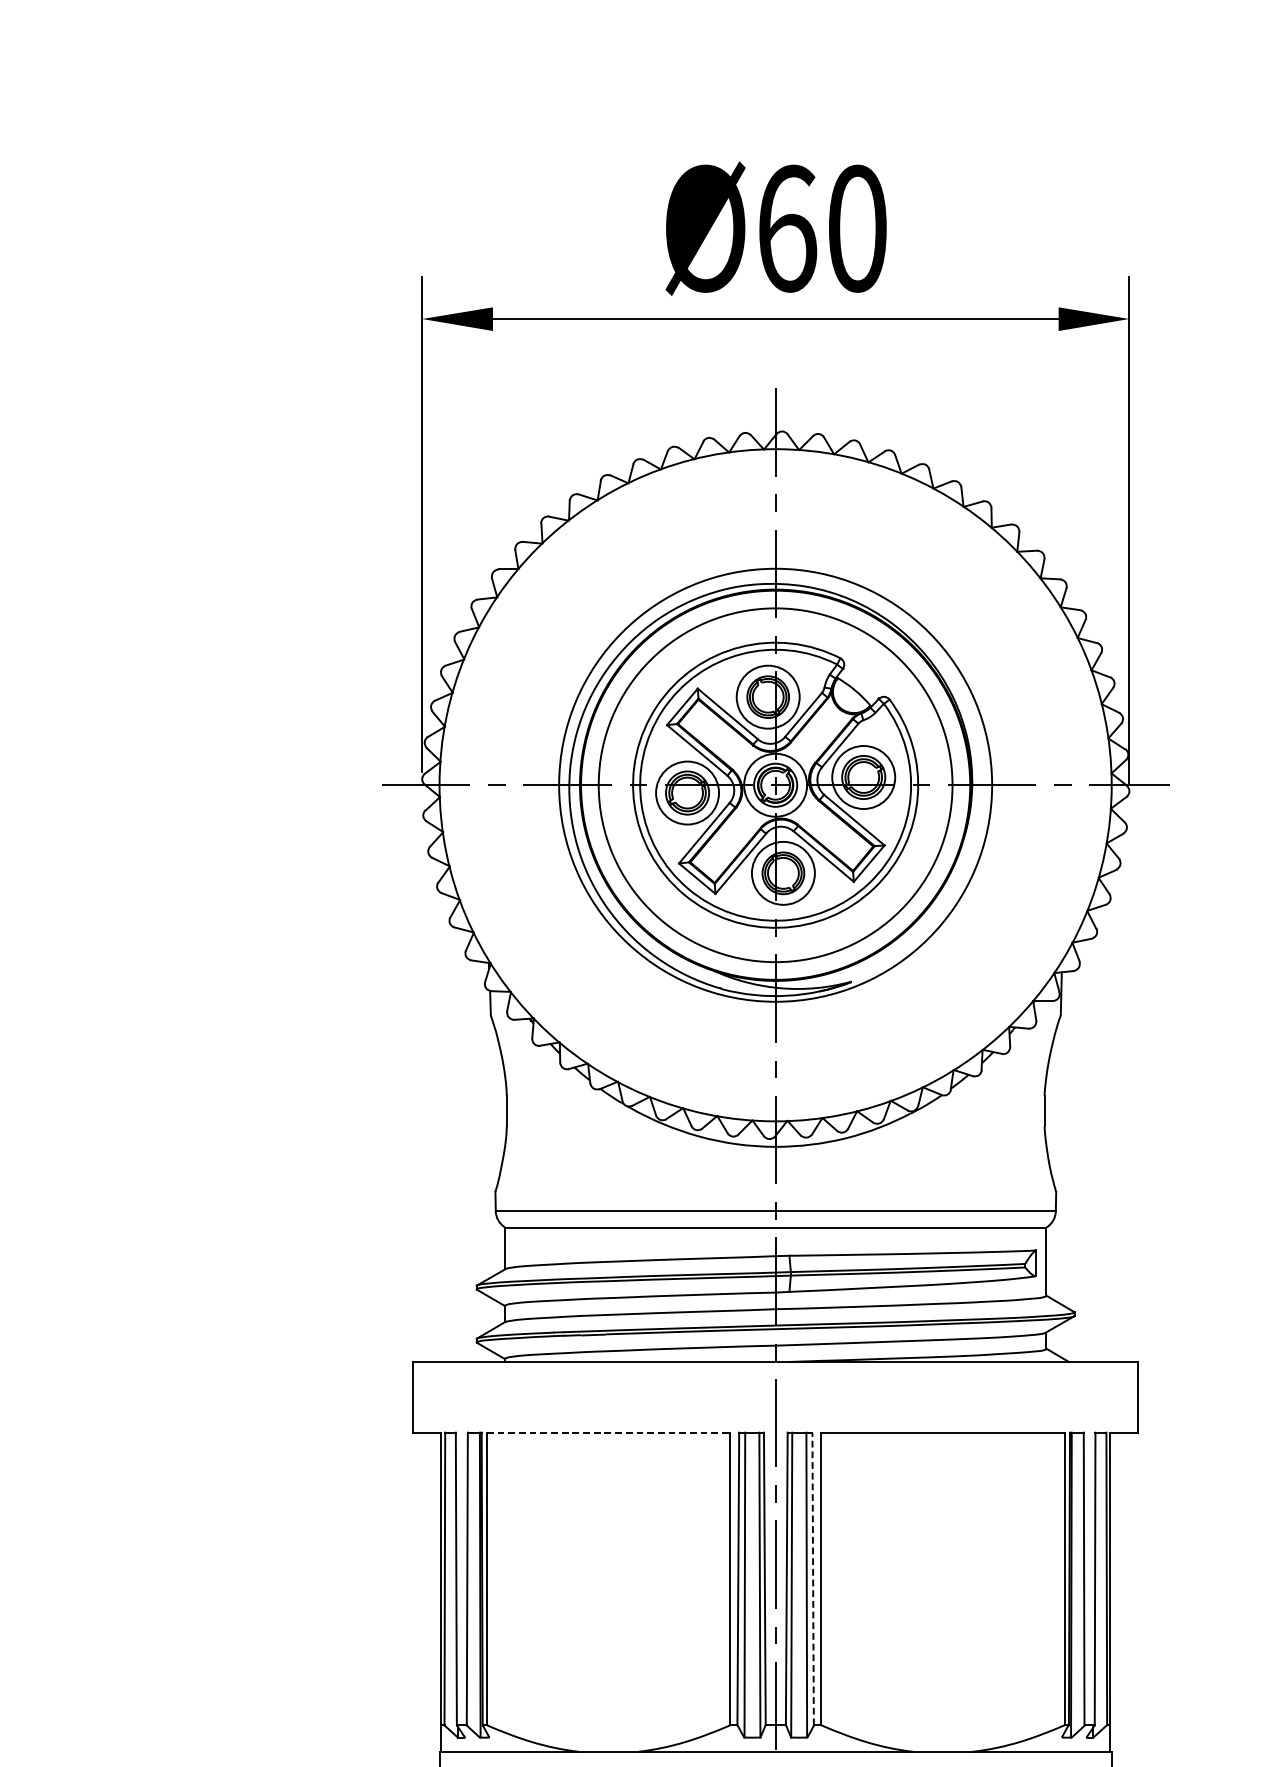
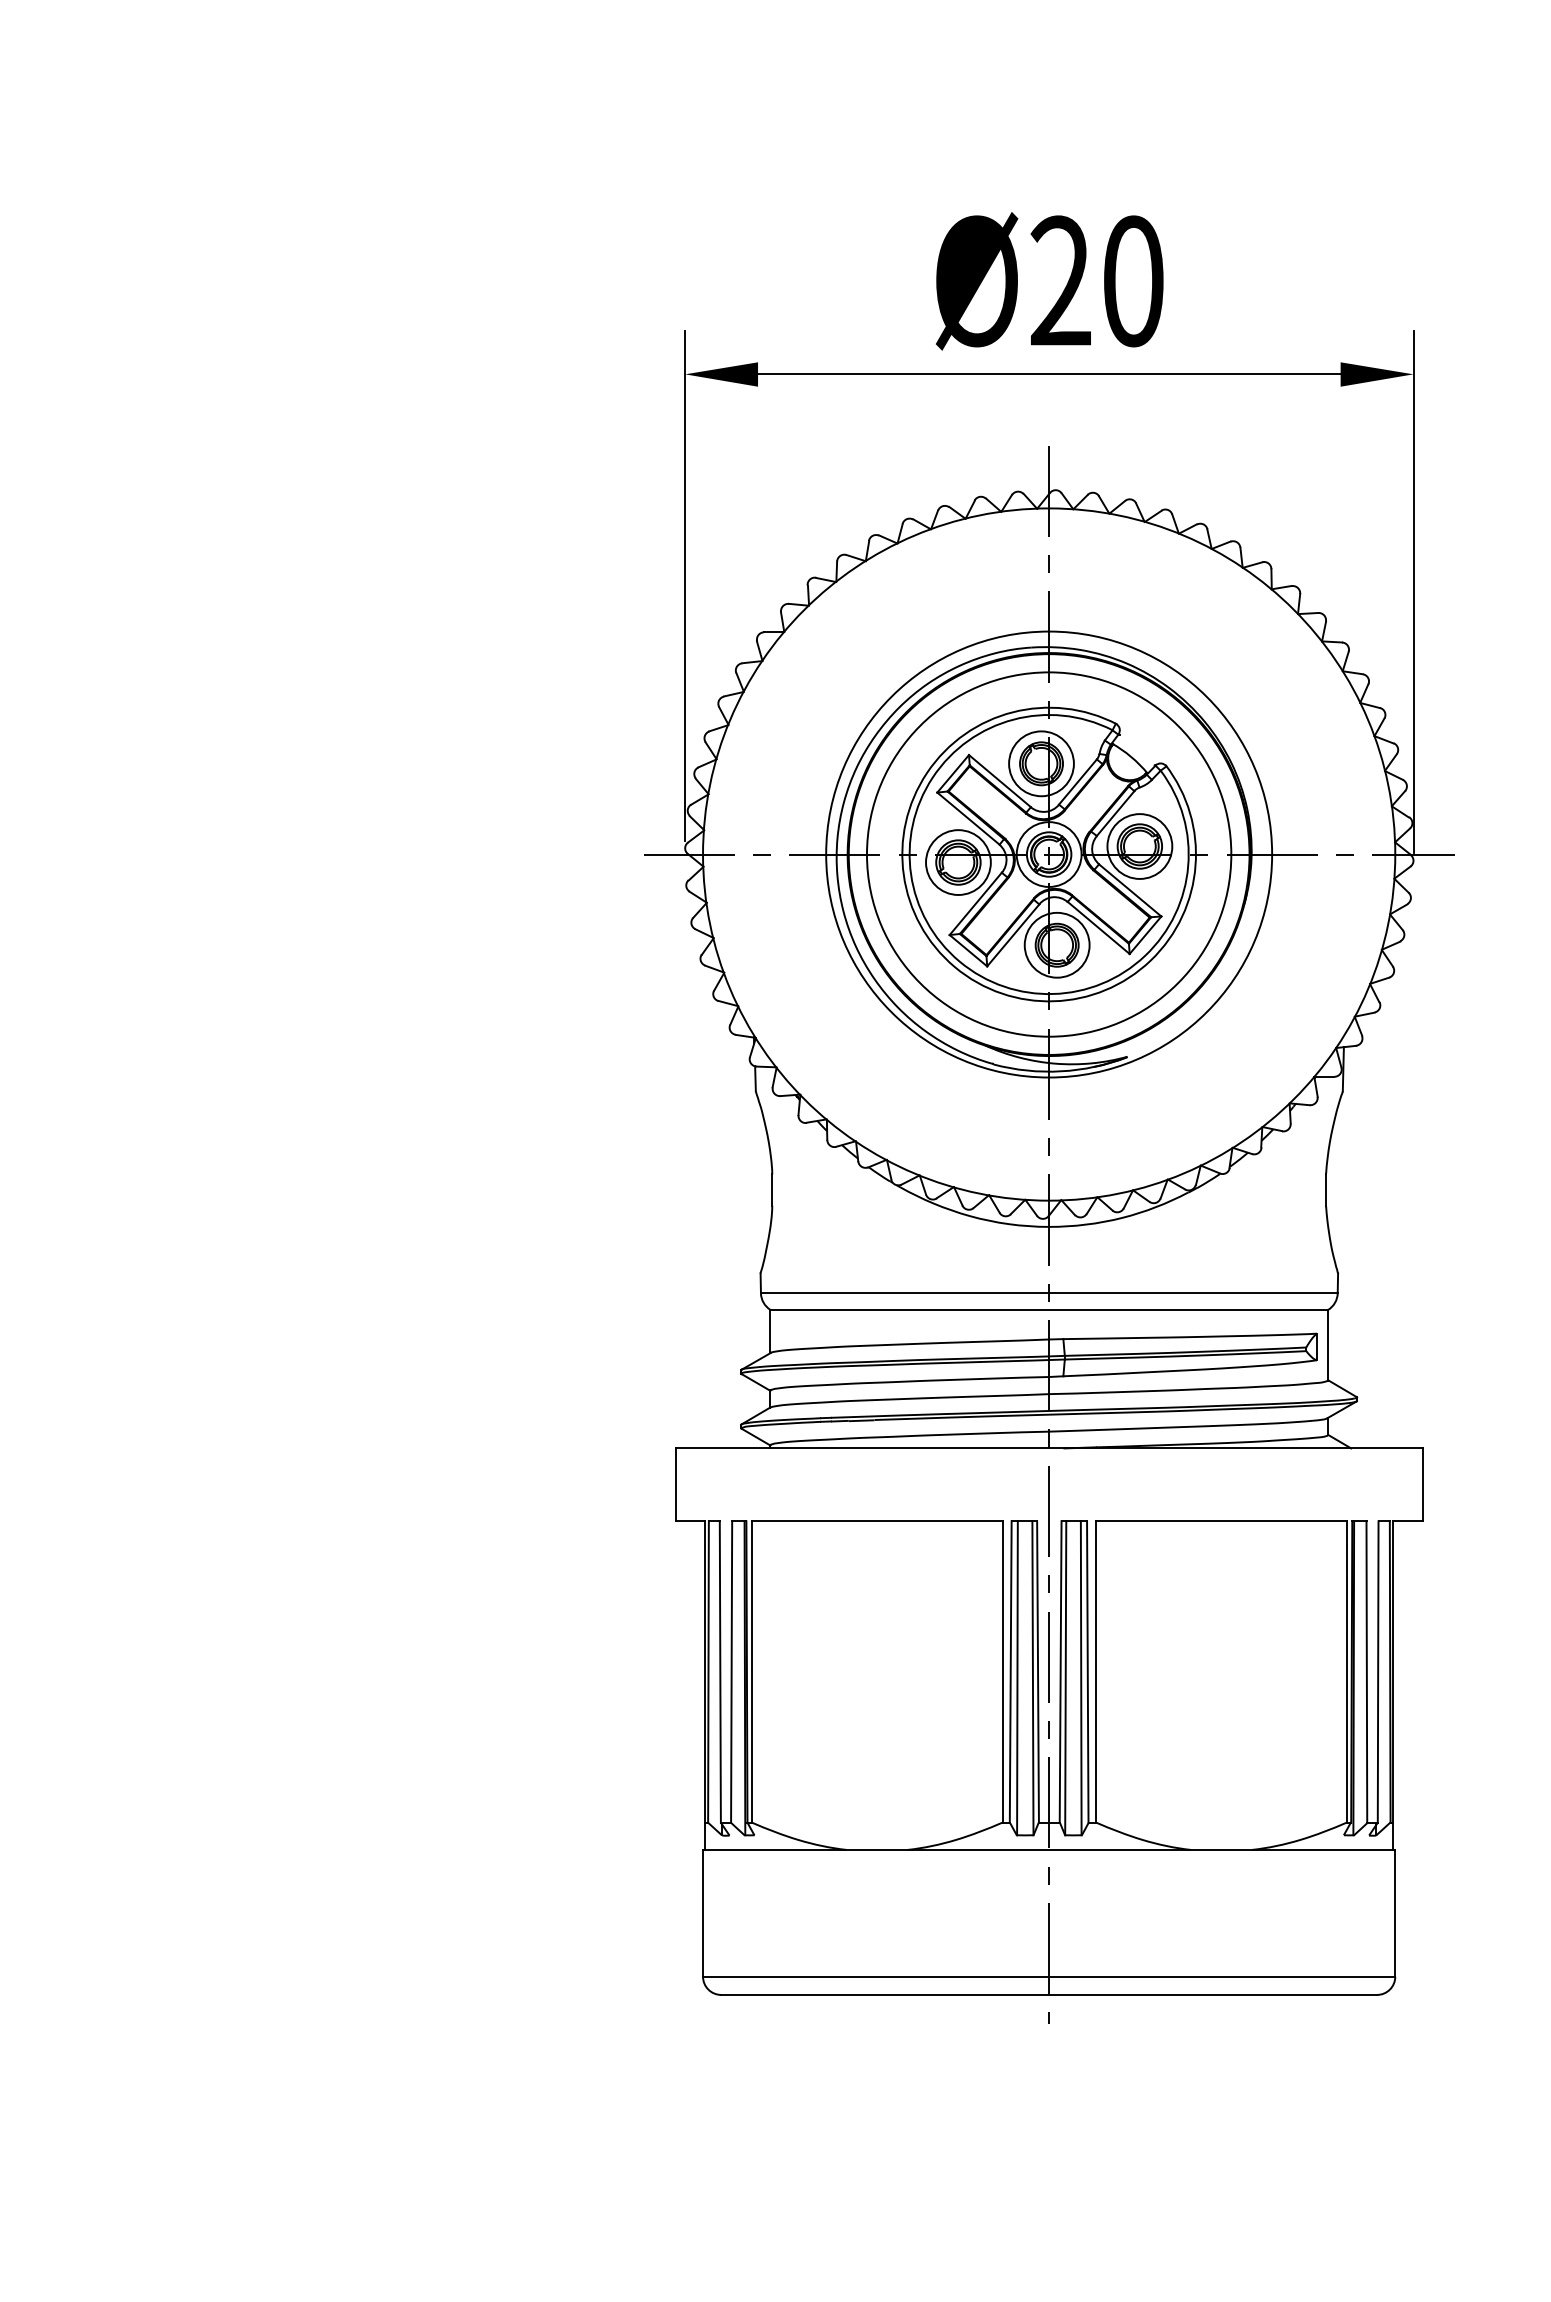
text: (786, 228) -> (1060, 281), Ø60 -> Ø20
line: (608, 1432) -> (877, 1521), dashed -> solid
line: (812, 1578) -> (1087, 1671), dashed -> solid

